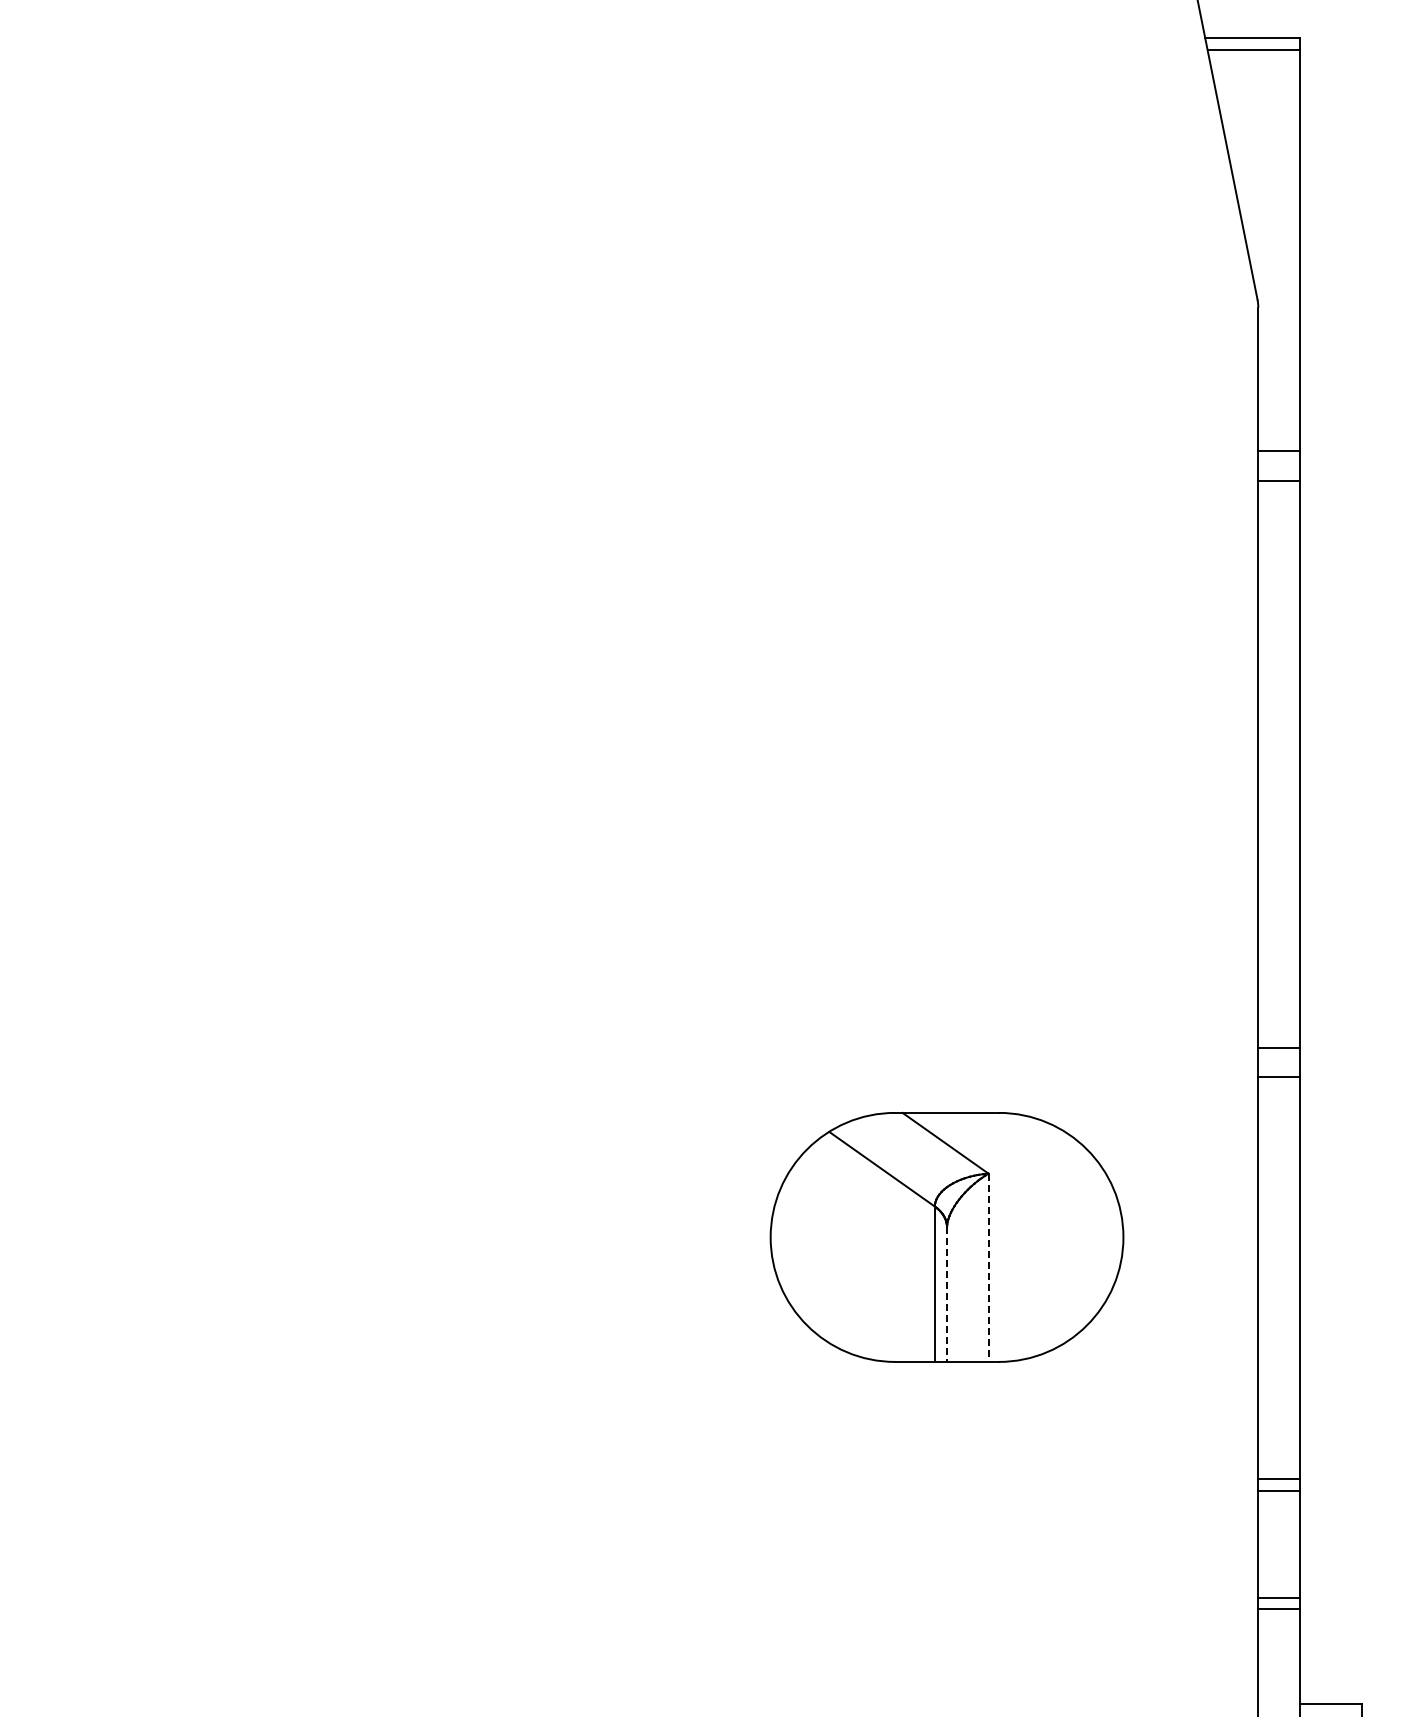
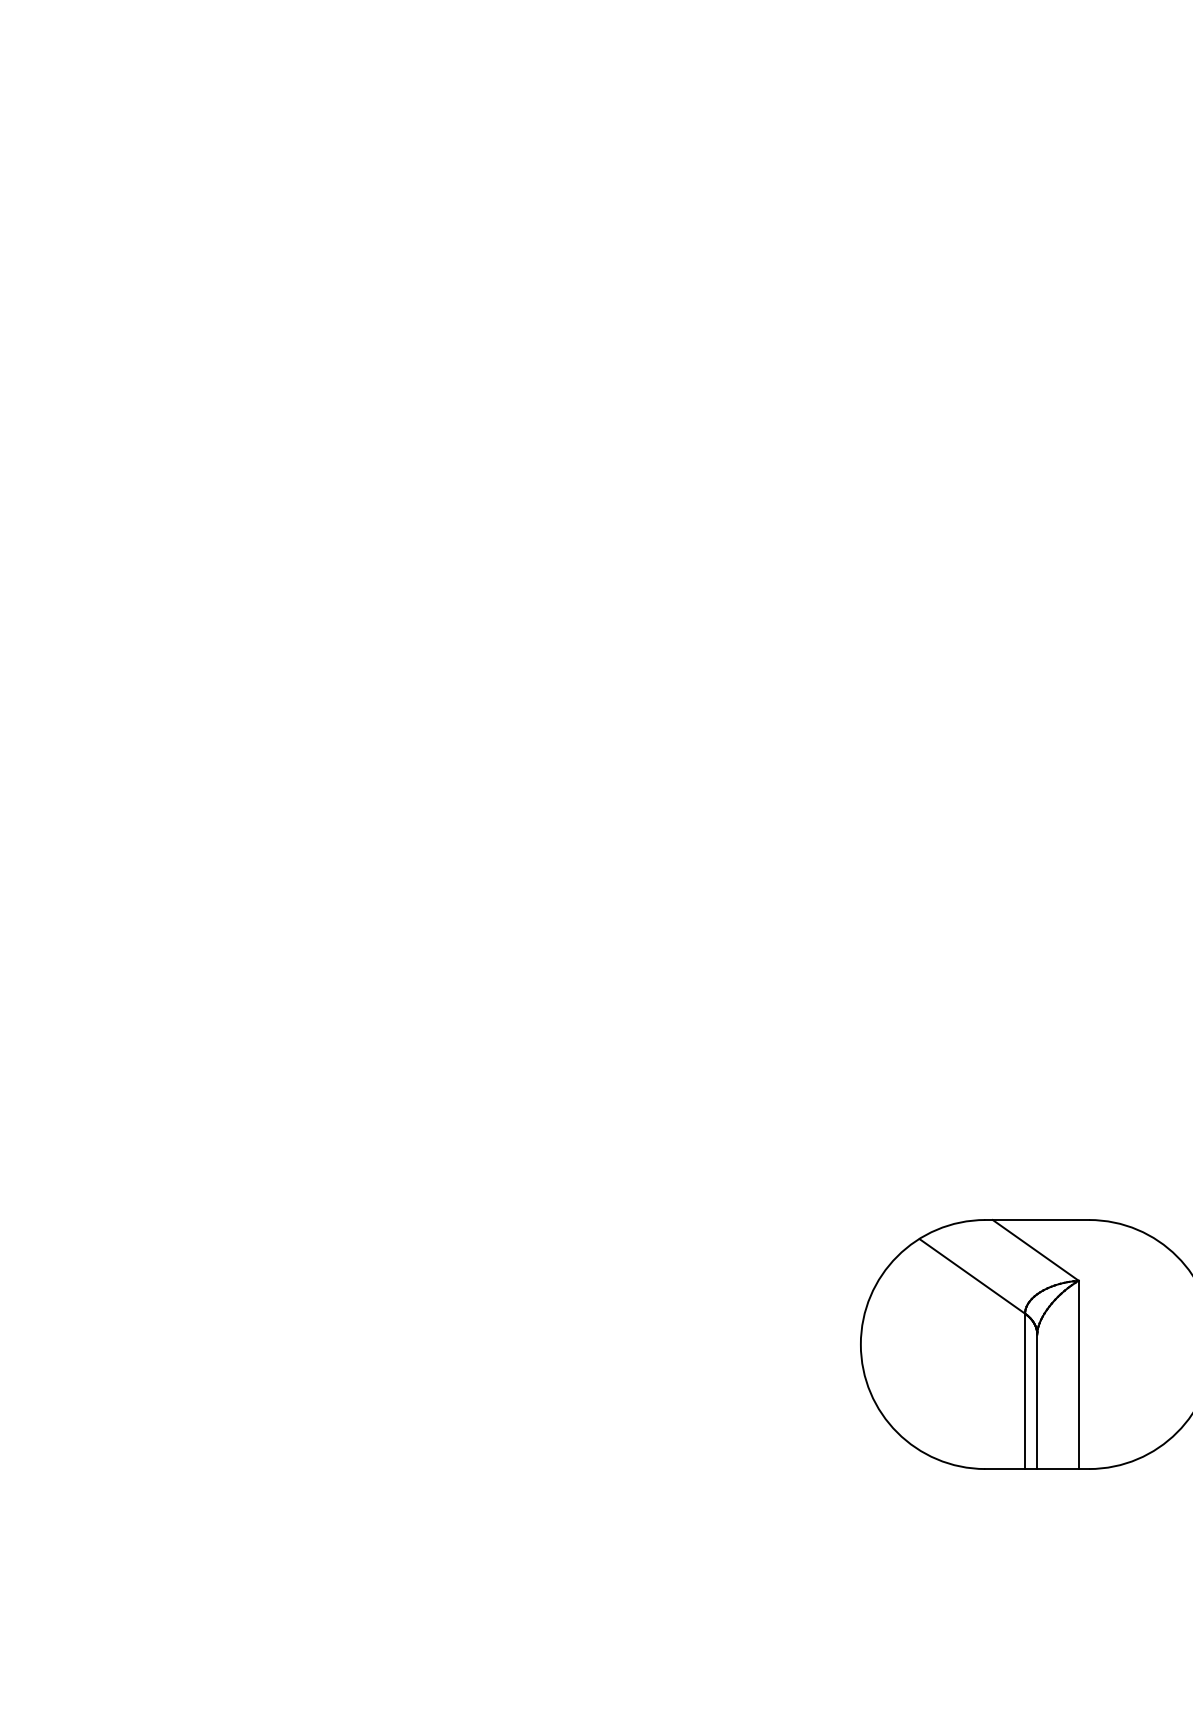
line: (988, 1268) -> (1078, 1375), dashed -> solid
line: (947, 1295) -> (1037, 1402), dashed -> solid

